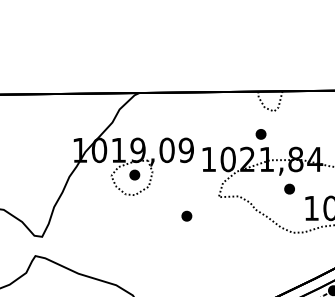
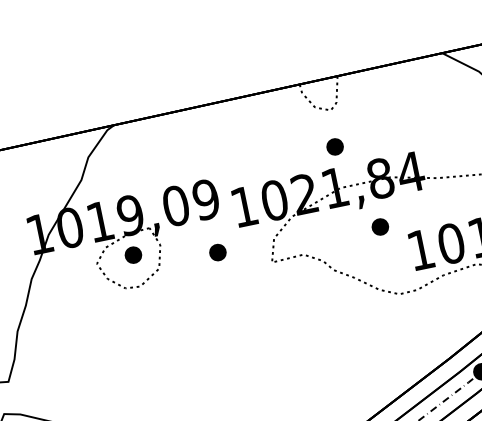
part: (260, 134) -> (334, 147), moved
part: (186, 215) -> (217, 251), moved

